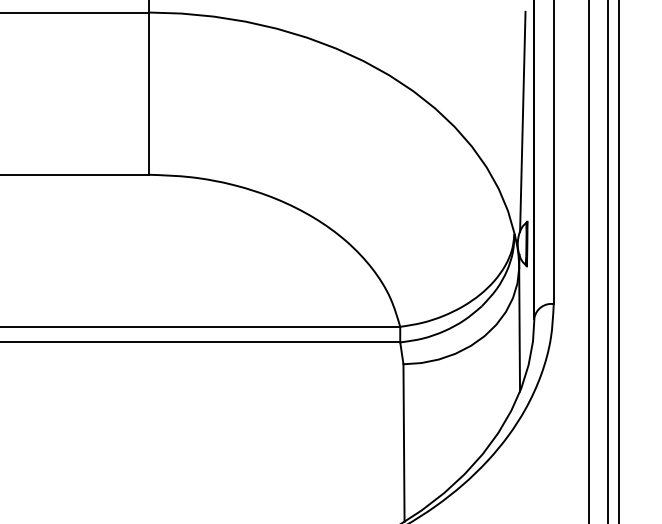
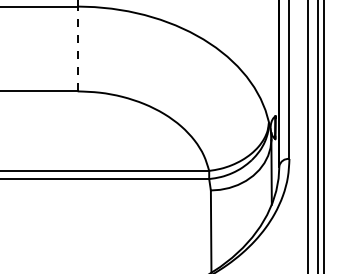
line: (148, 92) -> (77, 48), solid -> dashed
line: (521, 121) -> (272, 63), removed

